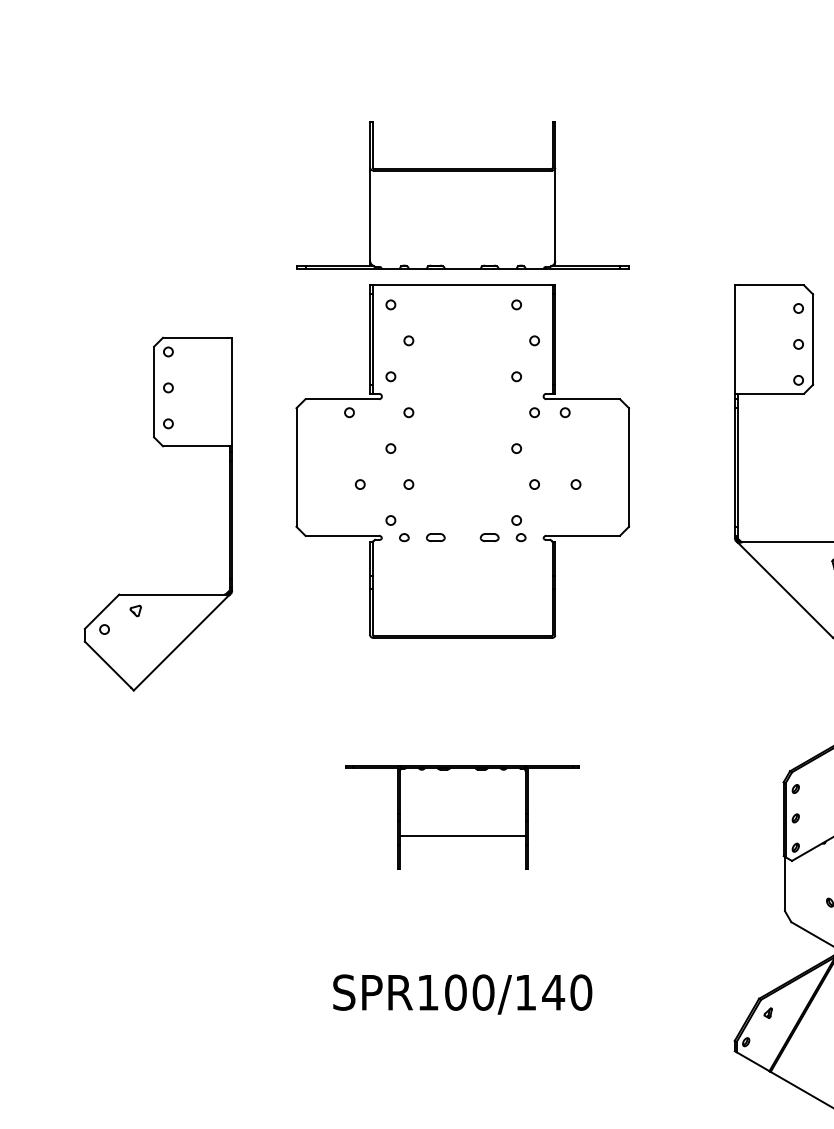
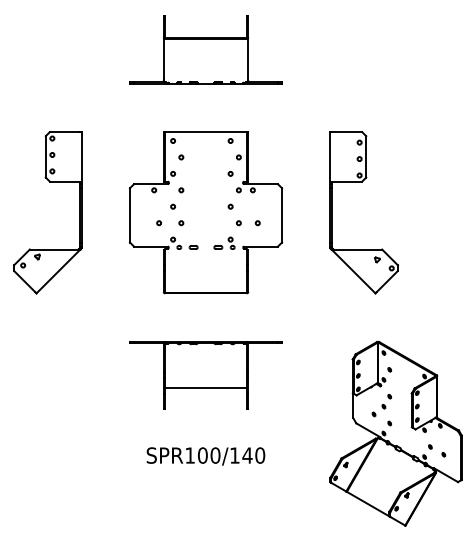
part: (461, 194) -> (205, 49), moved
part: (162, 448) -> (49, 182), moved
part: (461, 817) -> (205, 375), size x1.43

